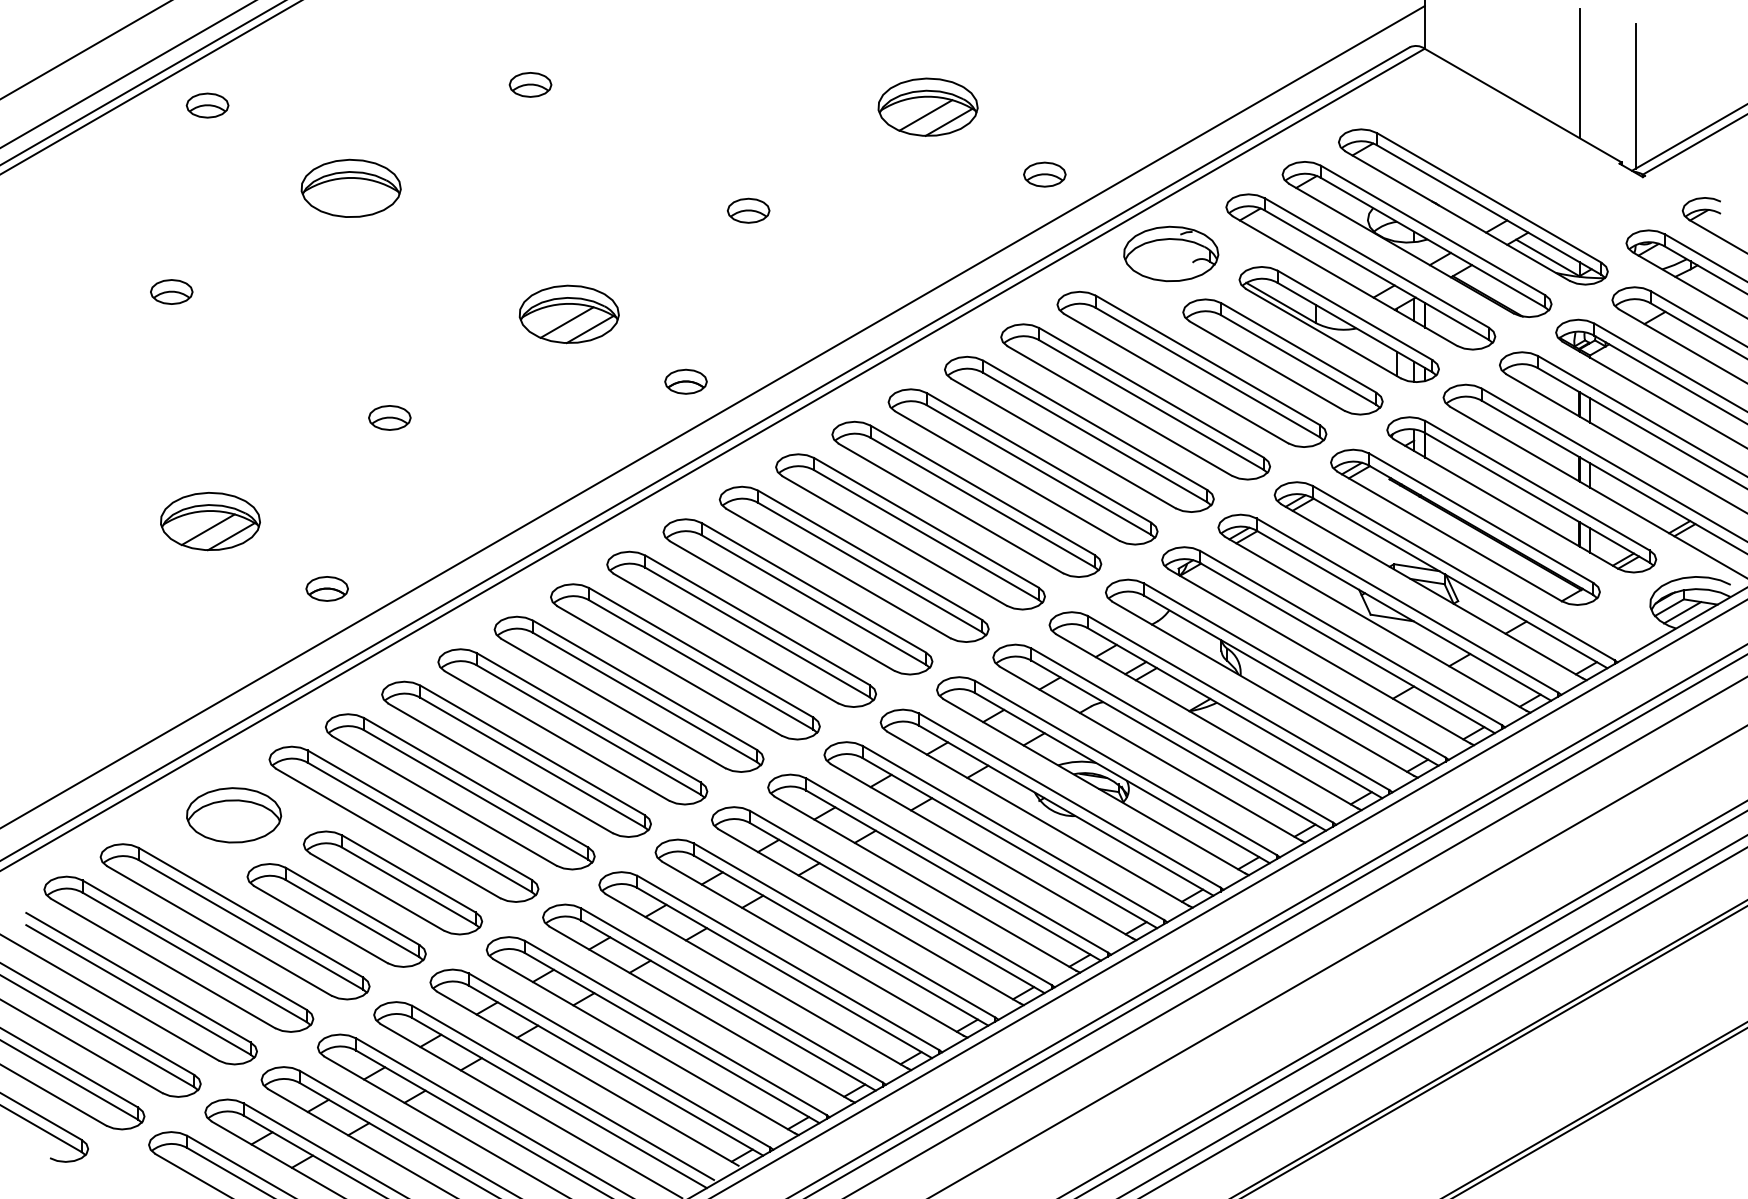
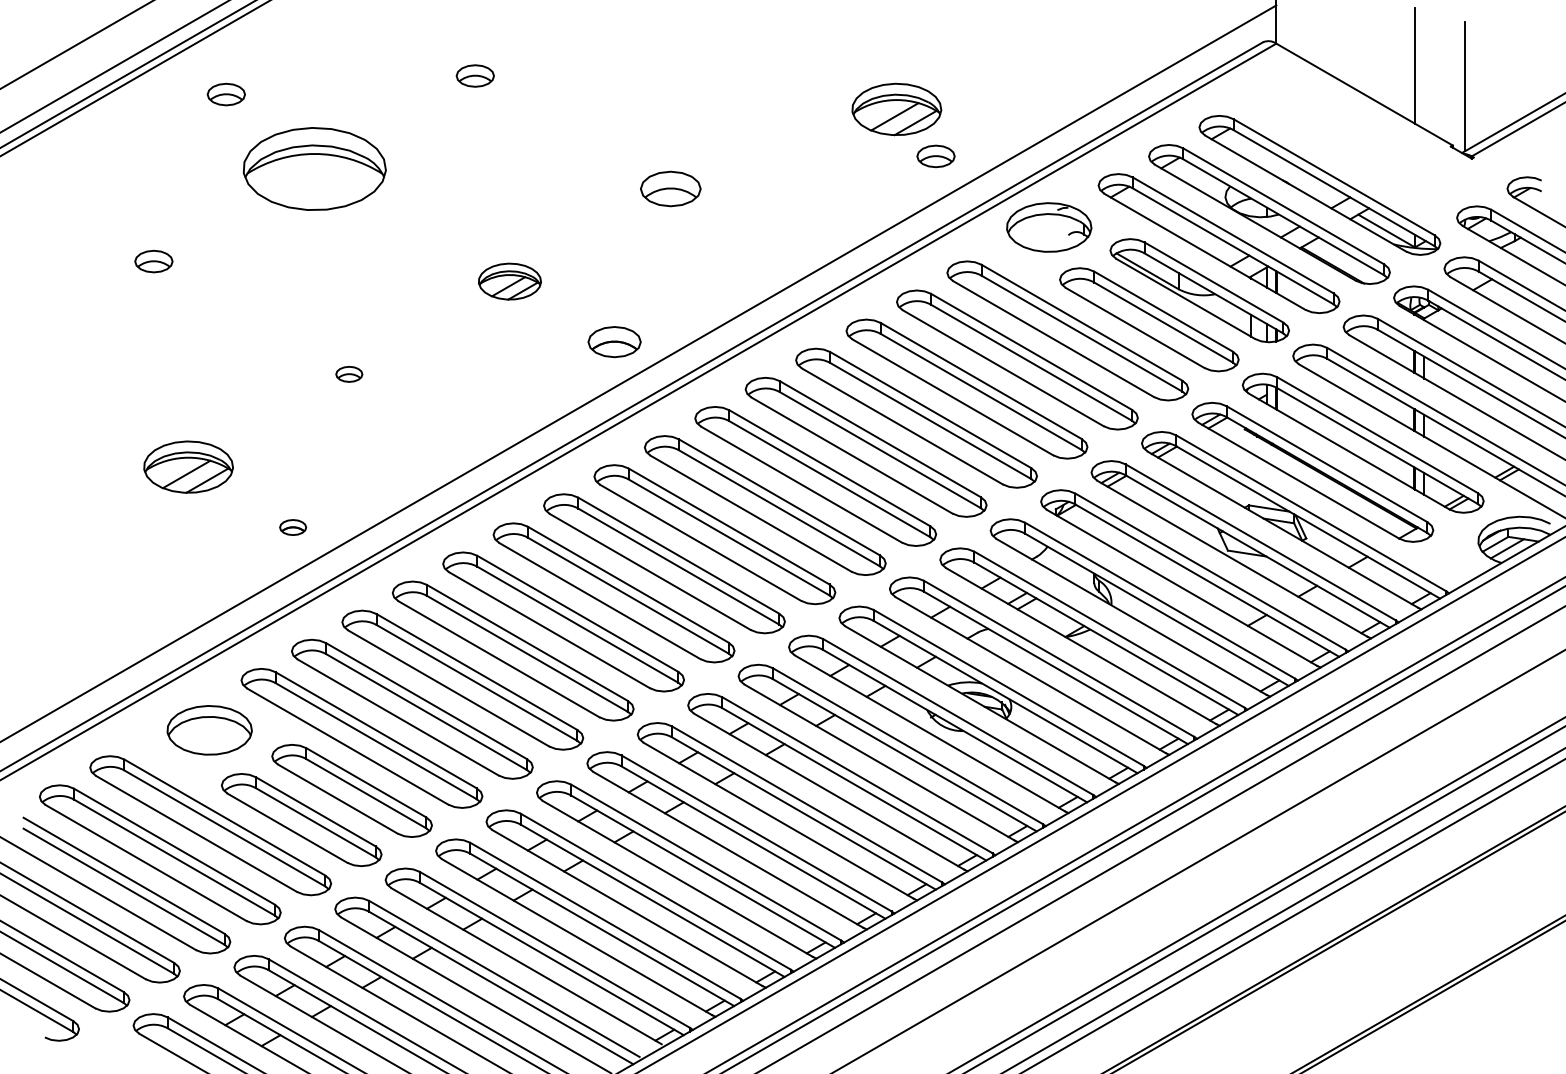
part: (207, 105) -> (226, 94), moved
part: (927, 106) -> (896, 108), moved
part: (350, 187) -> (314, 167), size x1.6
part: (748, 210) -> (670, 188), size x1.6
part: (568, 314) -> (509, 281), size x0.7
part: (685, 381) -> (614, 341), size x1.4
part: (389, 417) -> (348, 373), size x0.7
part: (326, 588) -> (292, 527), size x0.7

